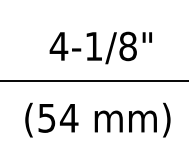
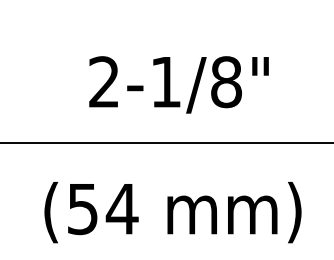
text: (58, 45) -> (103, 80), 4-1/8" -> 2-1/8"

